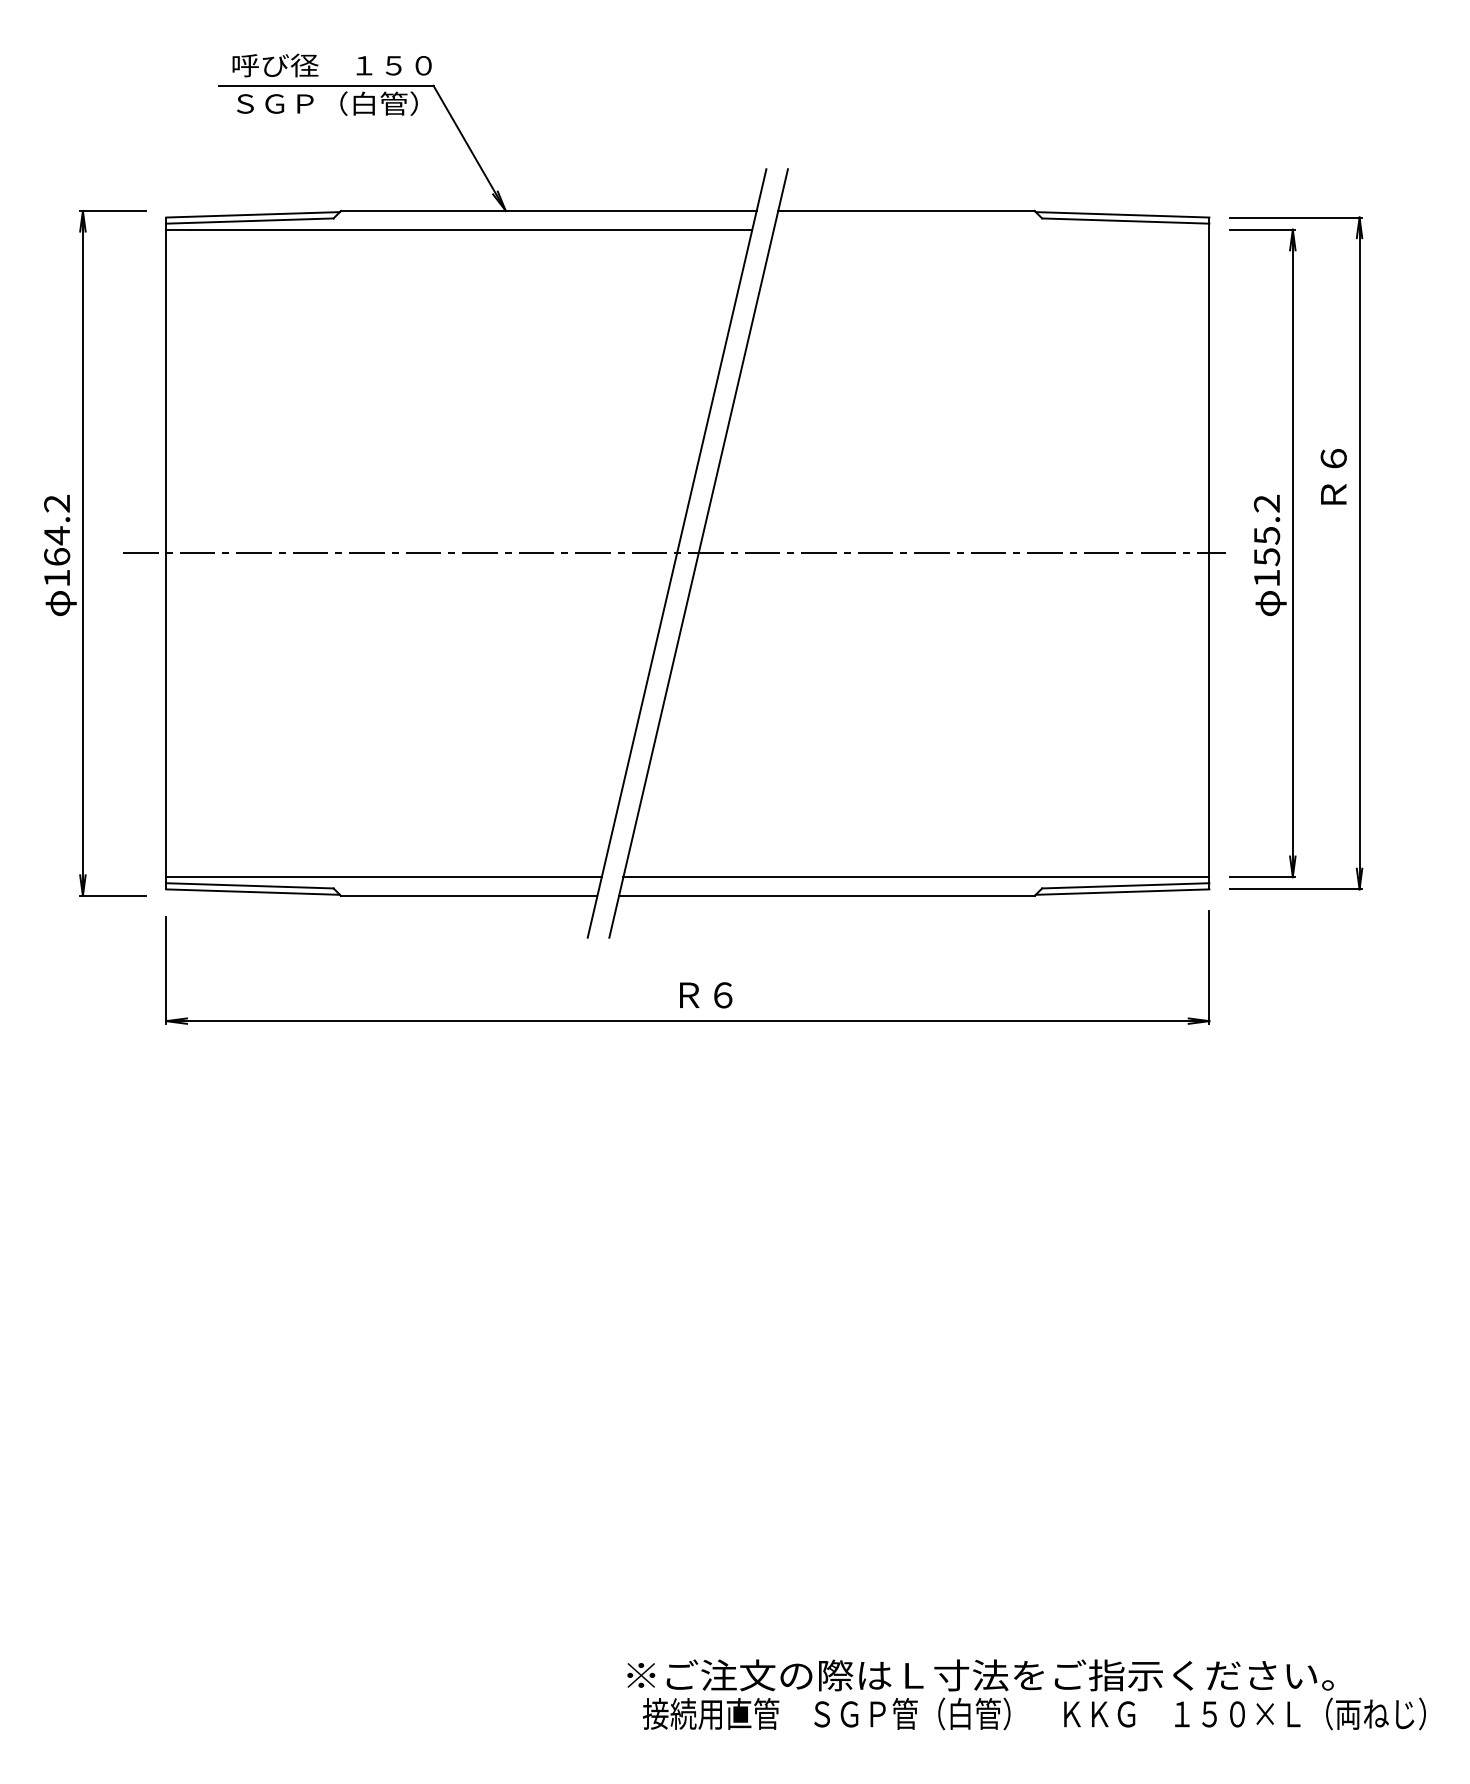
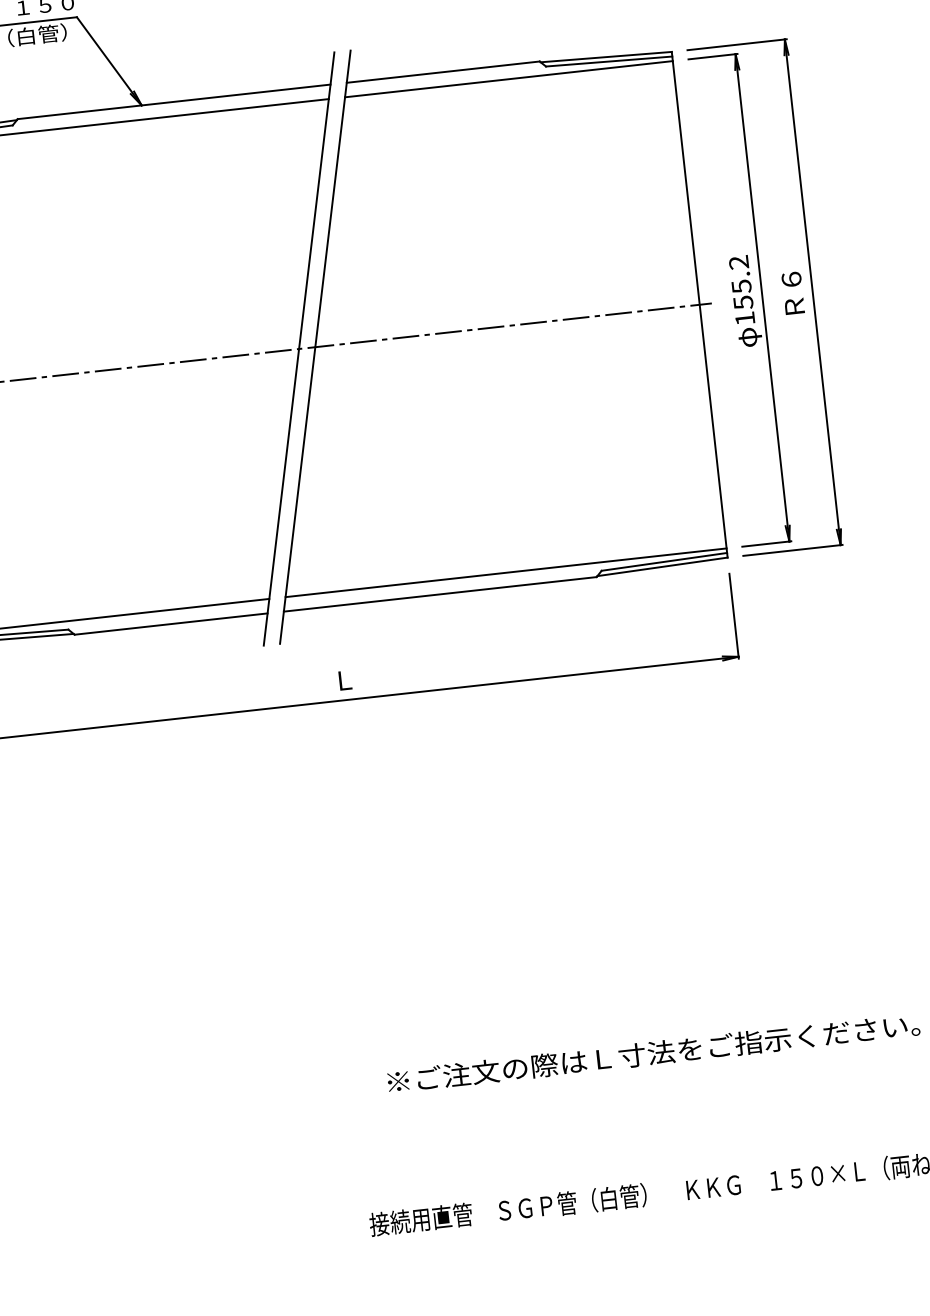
line: (991, 229) -> (508, 79), added
text: (1333, 476) -> (792, 292), moved
text: (706, 995) -> (357, 679), Ｒ６ -> Ｌ
text: (980, 1675) -> (653, 1053), moved

